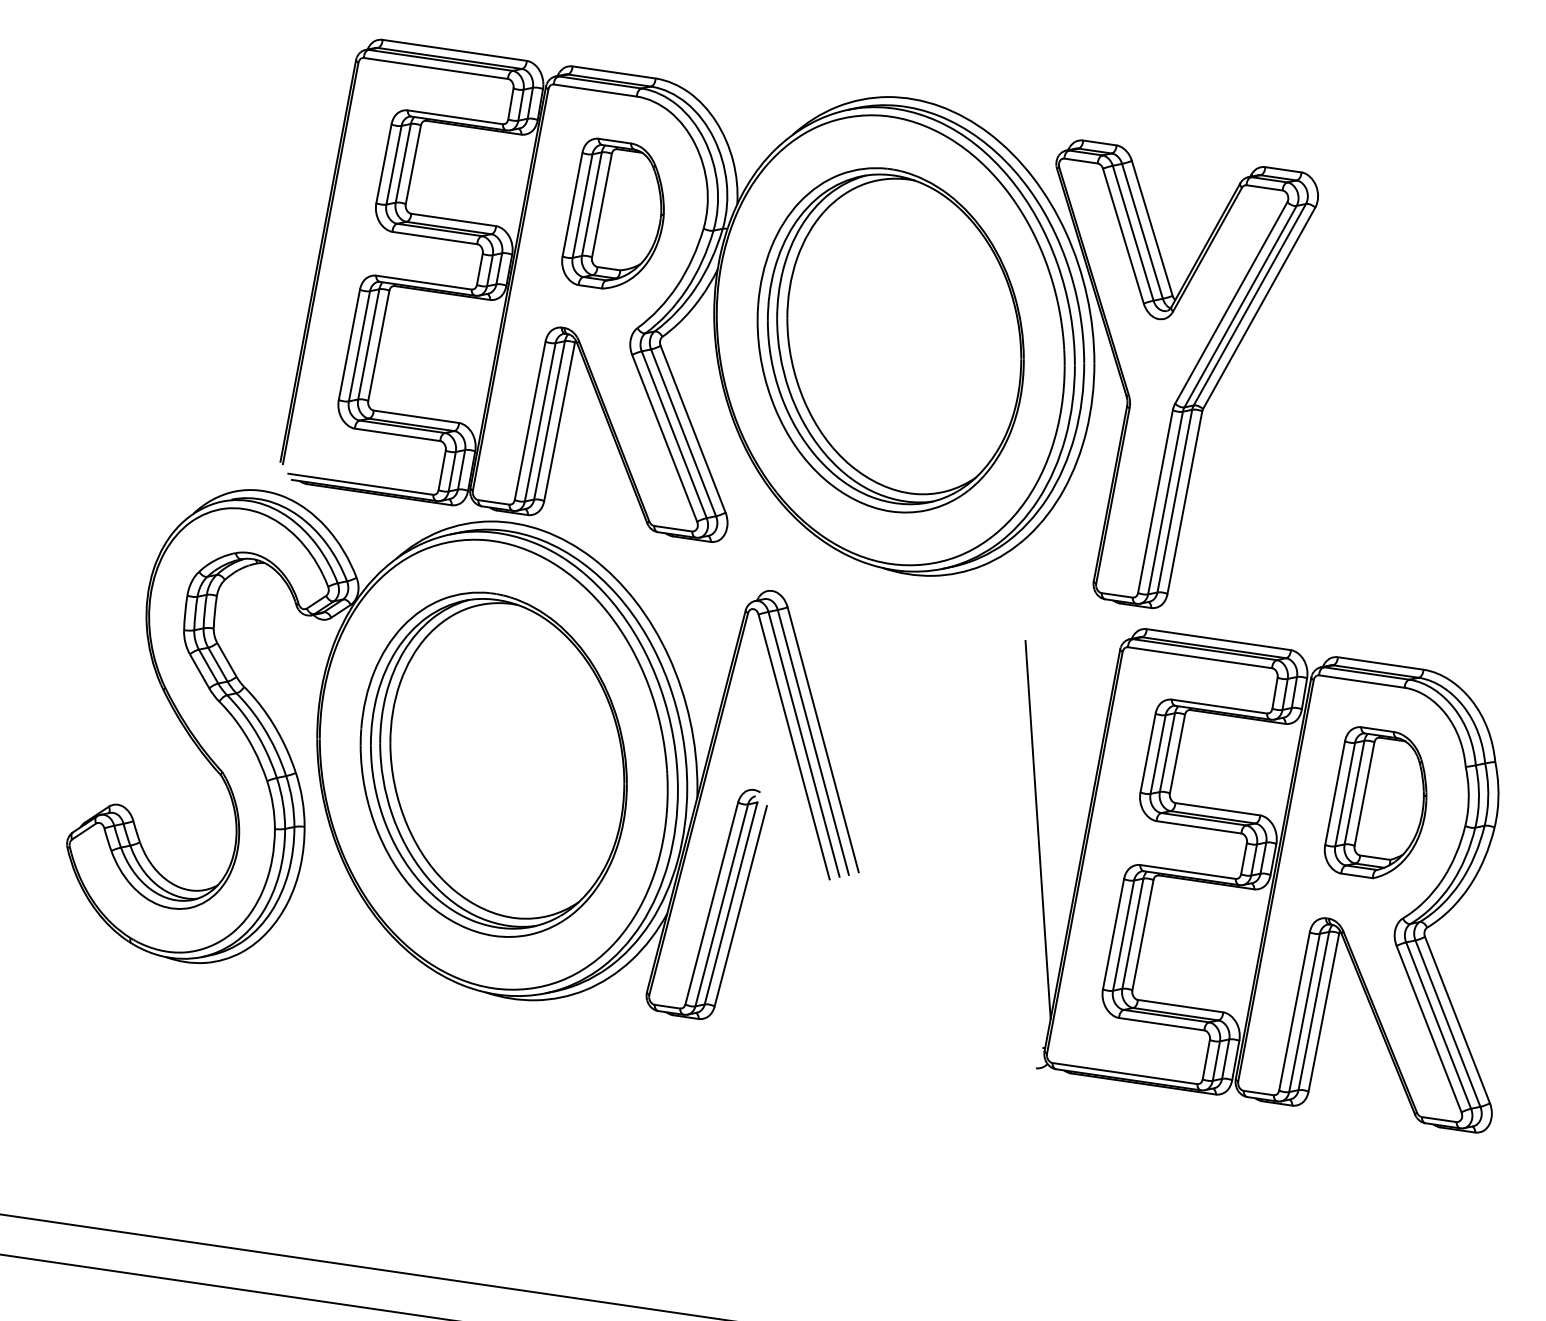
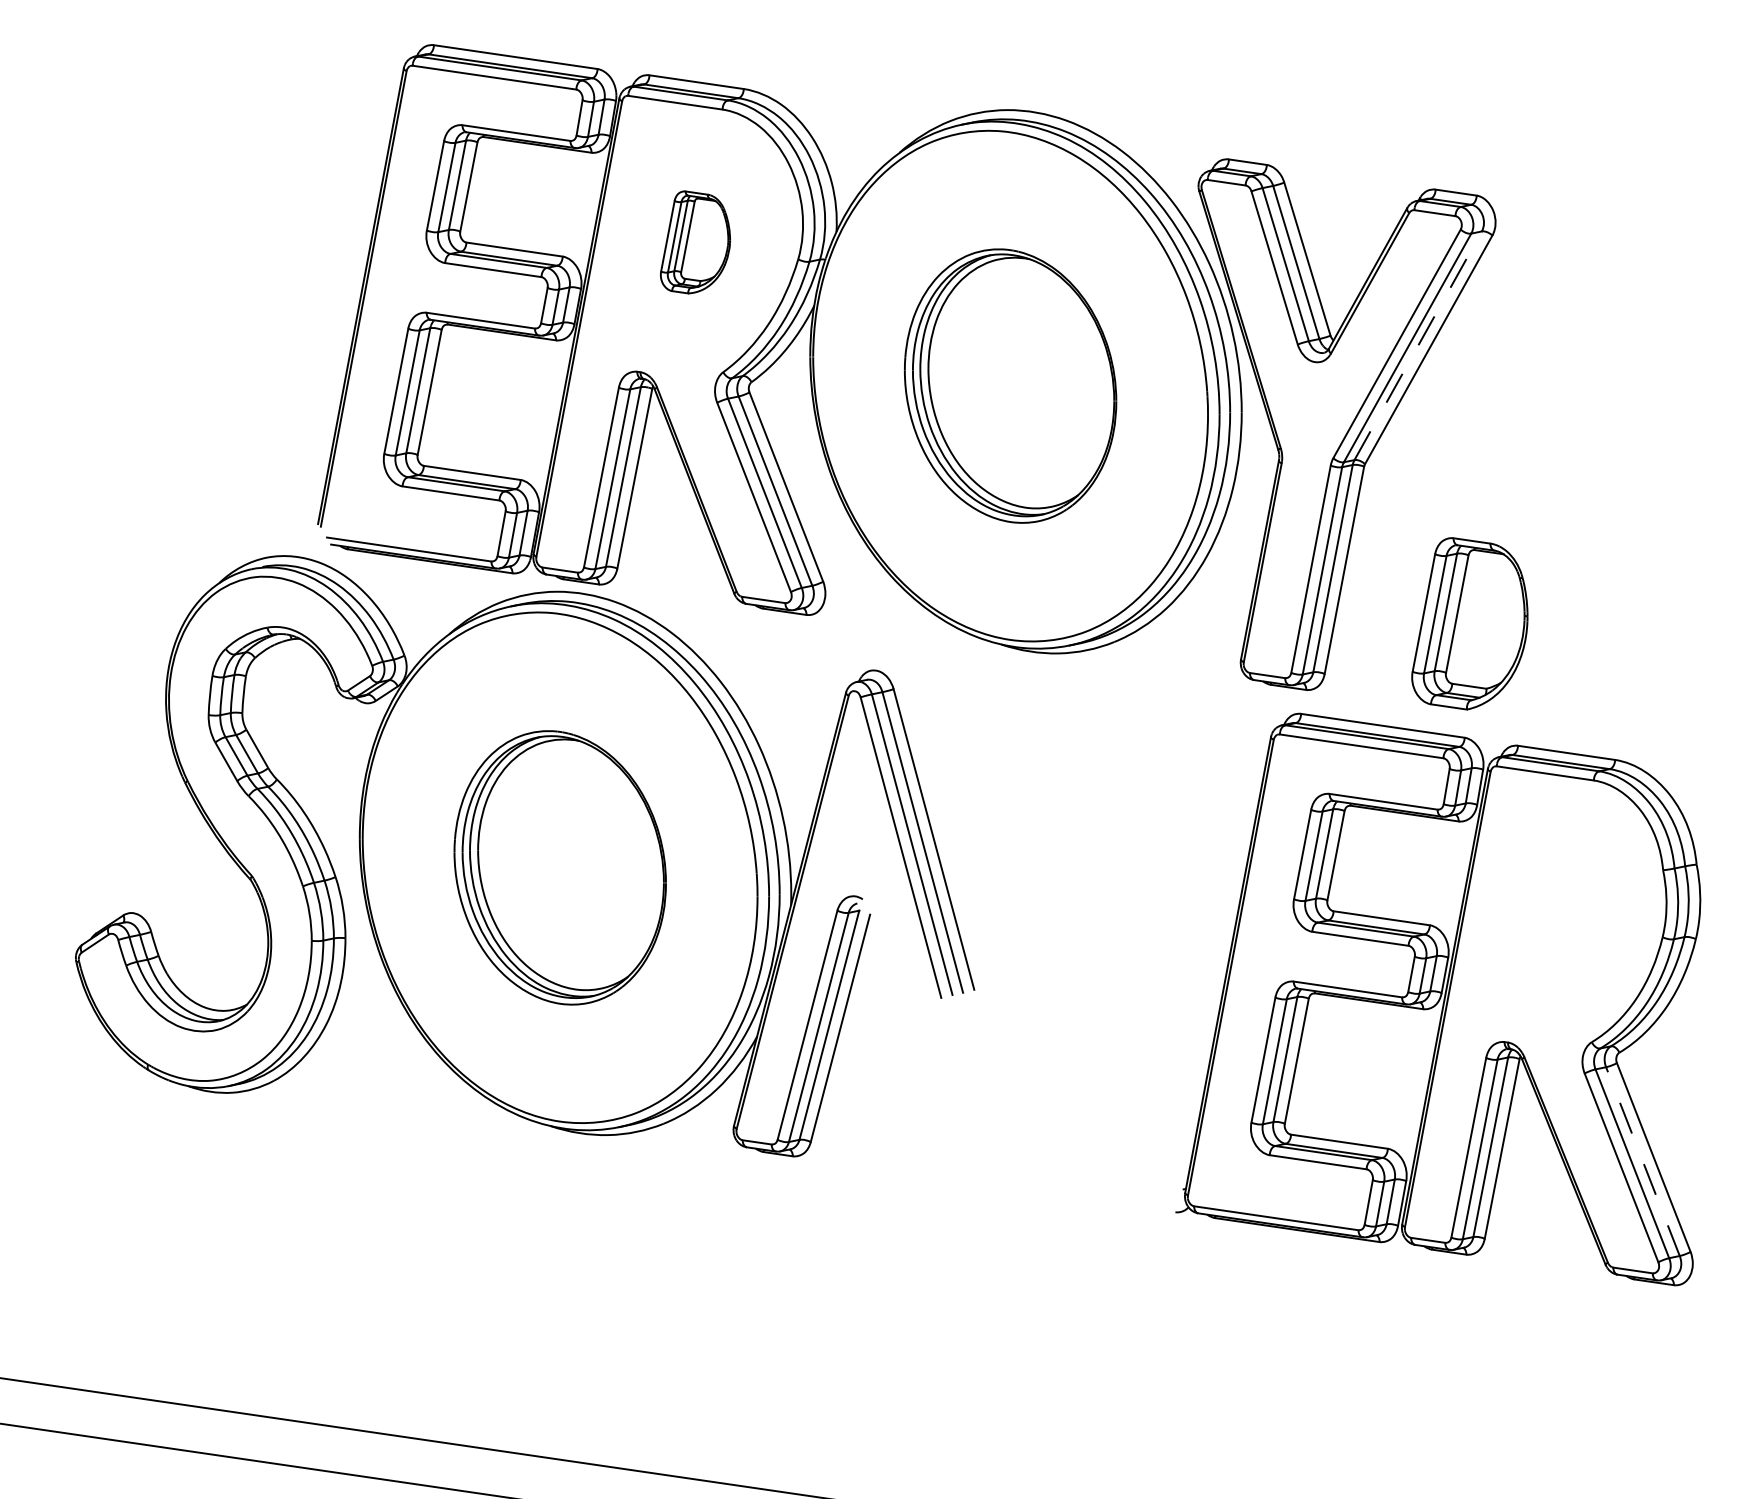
part: (613, 213) -> (695, 242), size x0.6
line: (1250, 304) -> (1418, 345), solid -> dashed
part: (890, 339) -> (1010, 385), size x0.7
part: (494, 764) -> (560, 867), size x0.7
part: (1375, 802) -> (1469, 623), moved
line: (1037, 829) -> (1177, 941), removed
line: (1447, 1023) -> (1642, 1161), solid -> dashed

